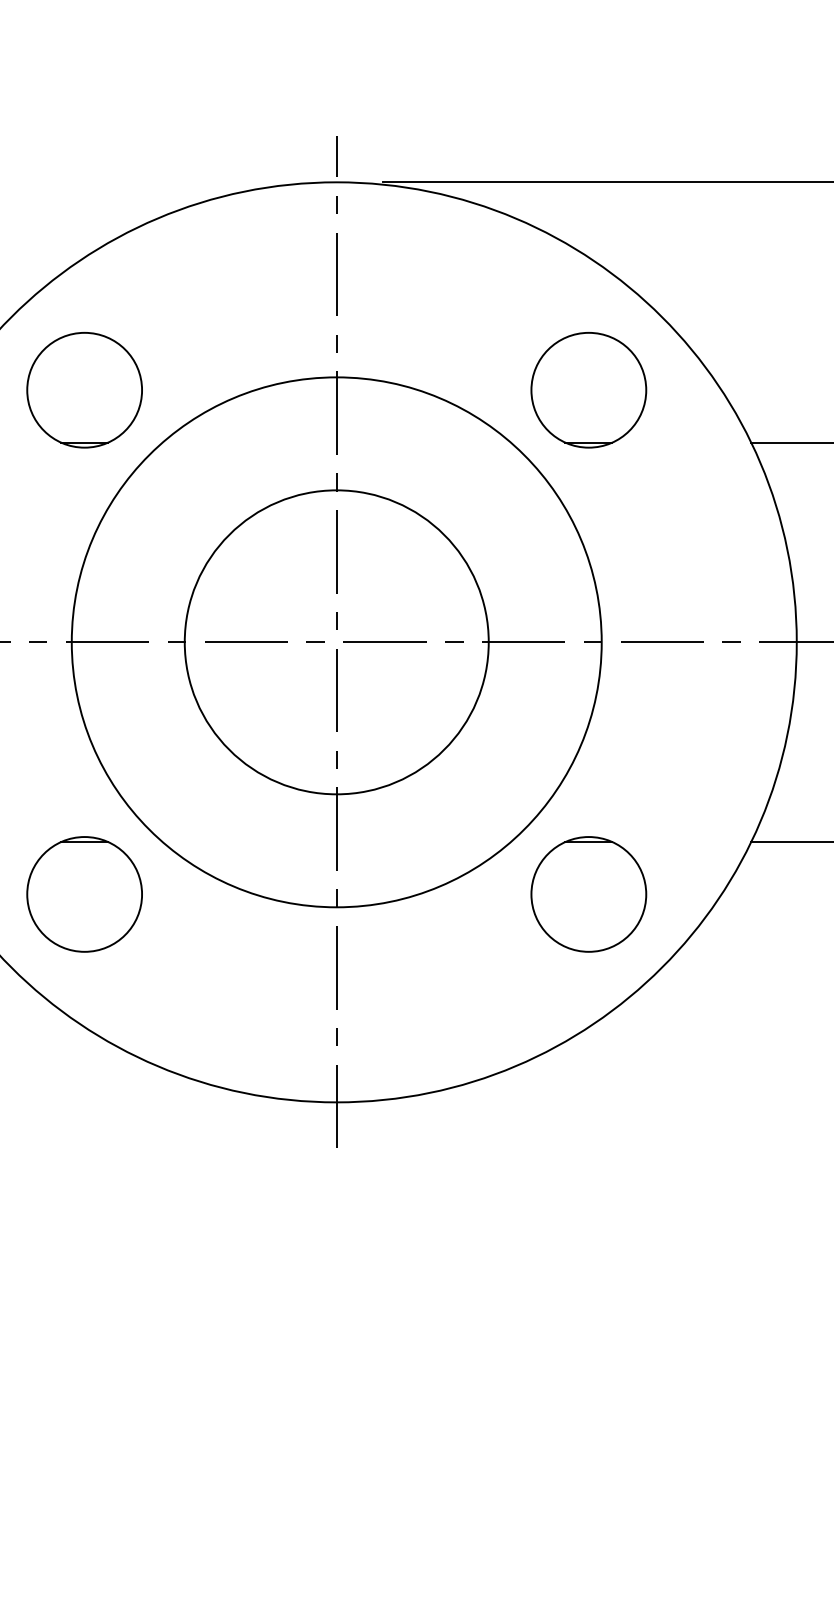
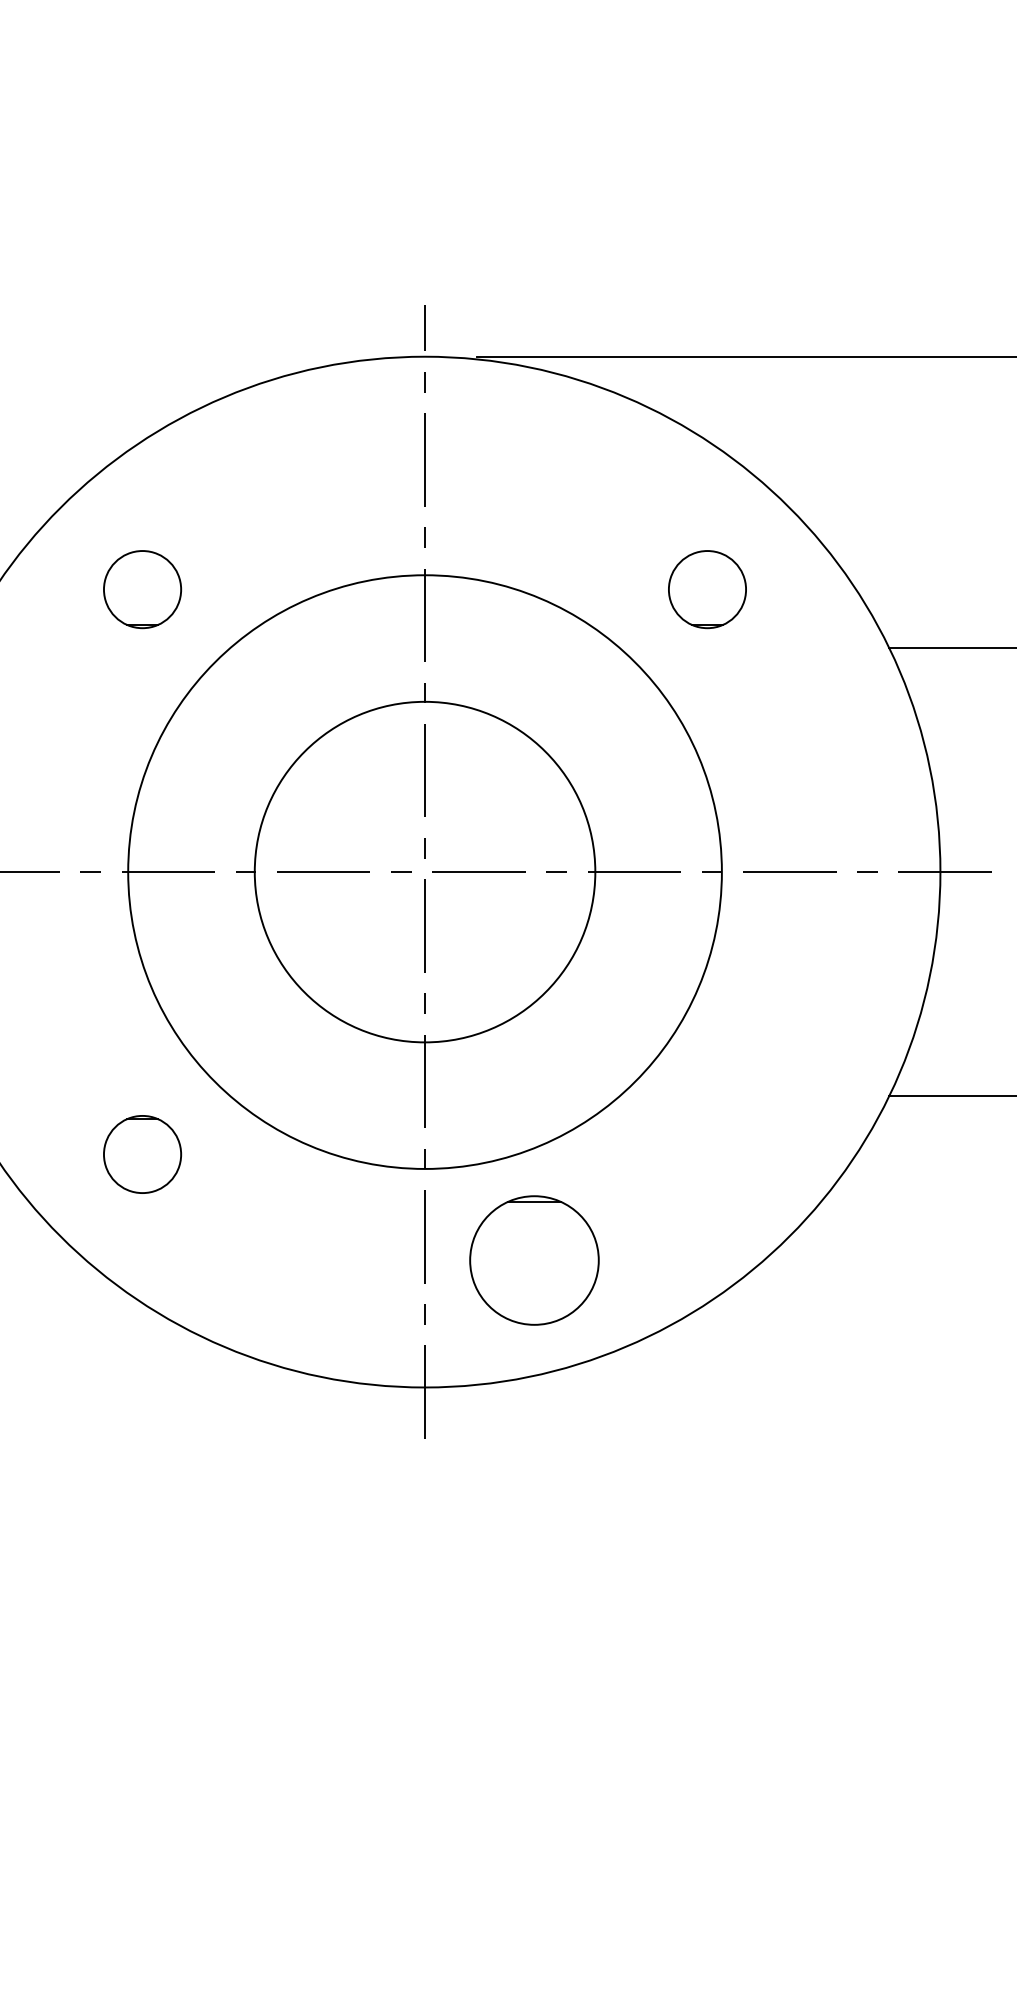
part: (84, 390) -> (142, 589), size x0.6
part: (588, 390) -> (707, 589), size x0.6
part: (84, 894) -> (142, 1154), size x0.6
part: (588, 894) -> (534, 1260), moved

